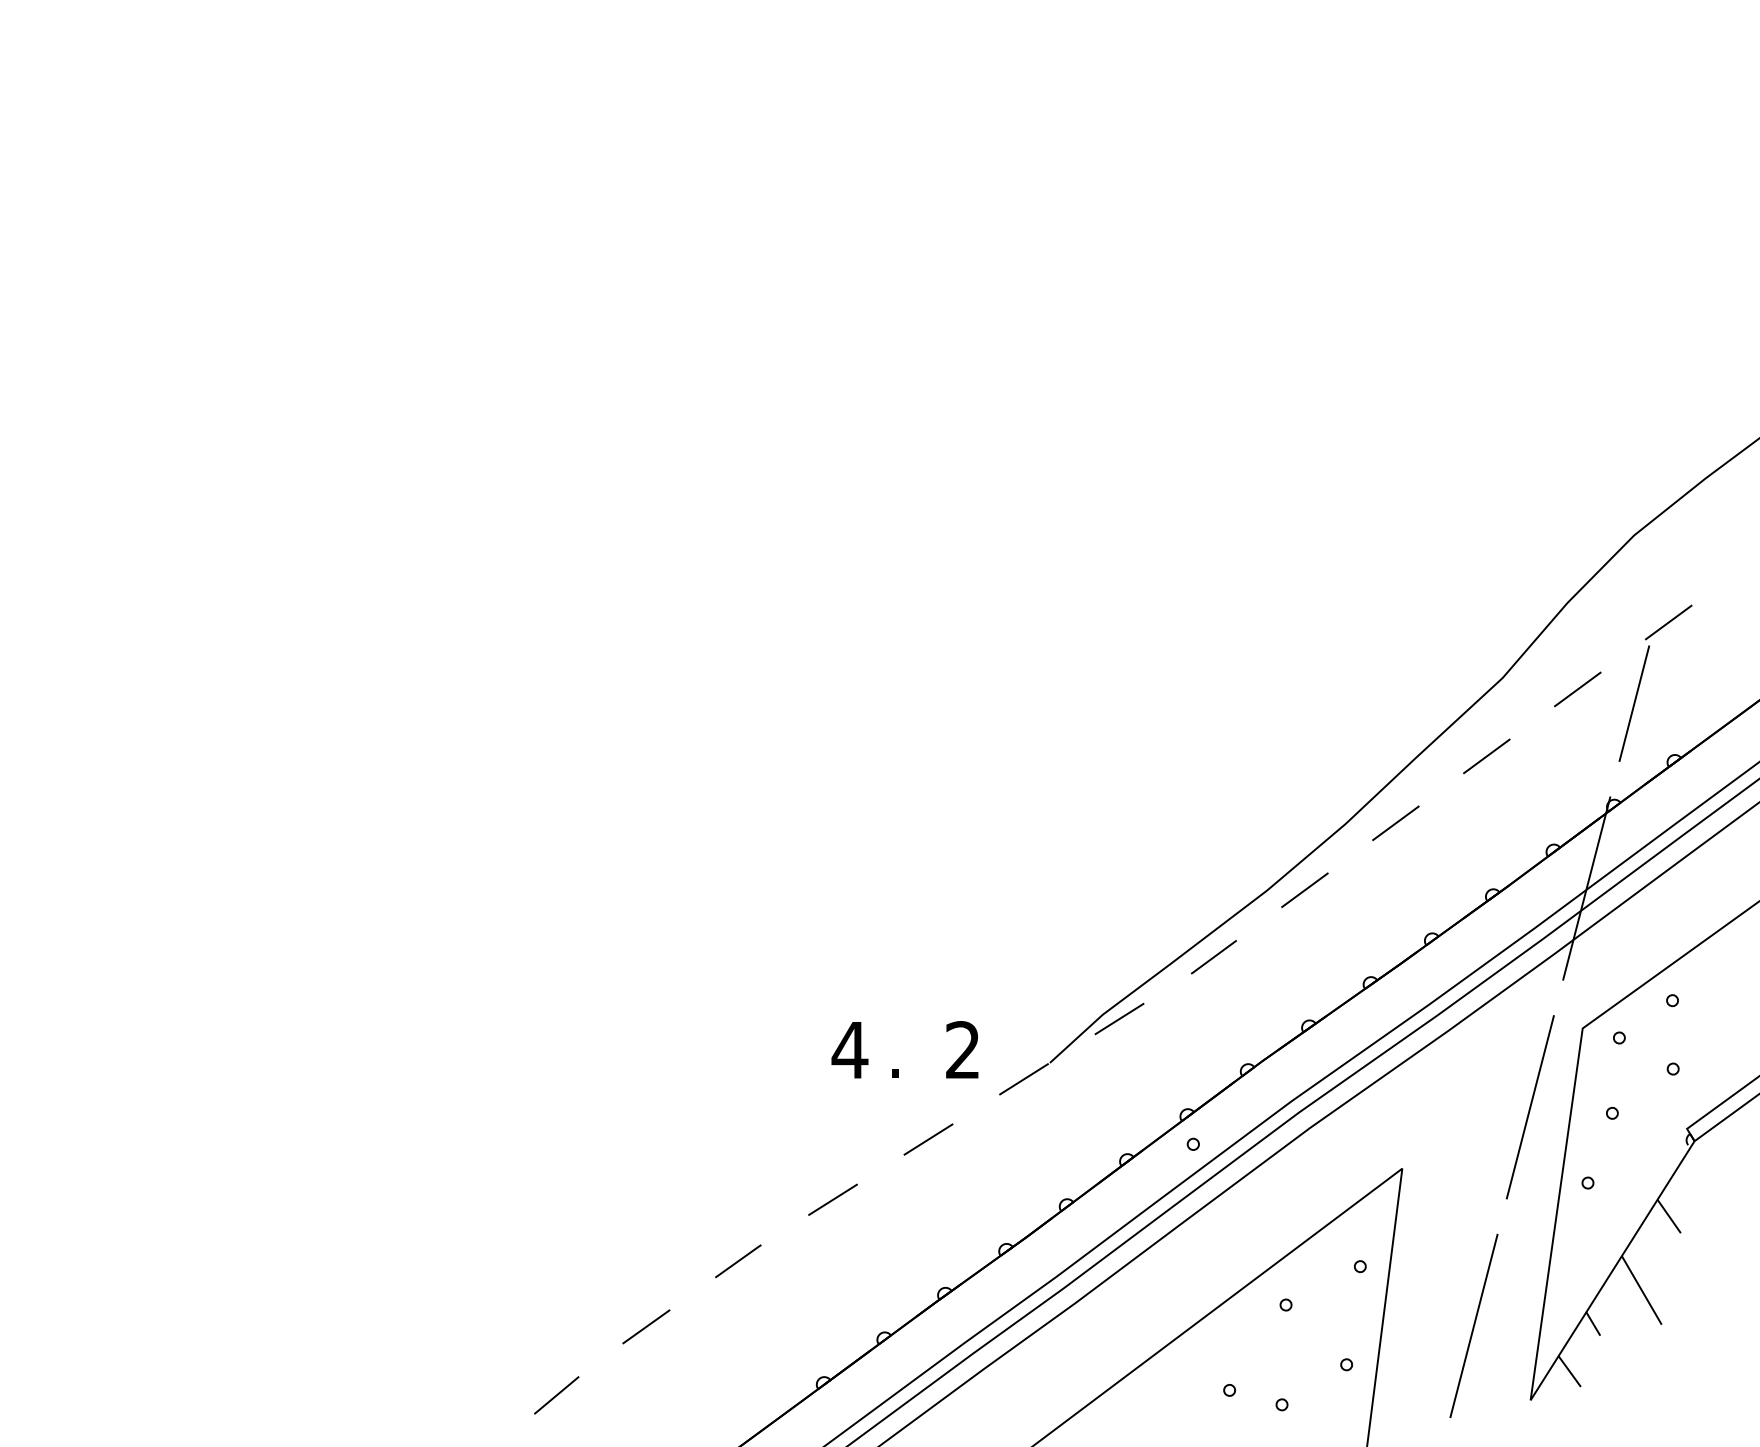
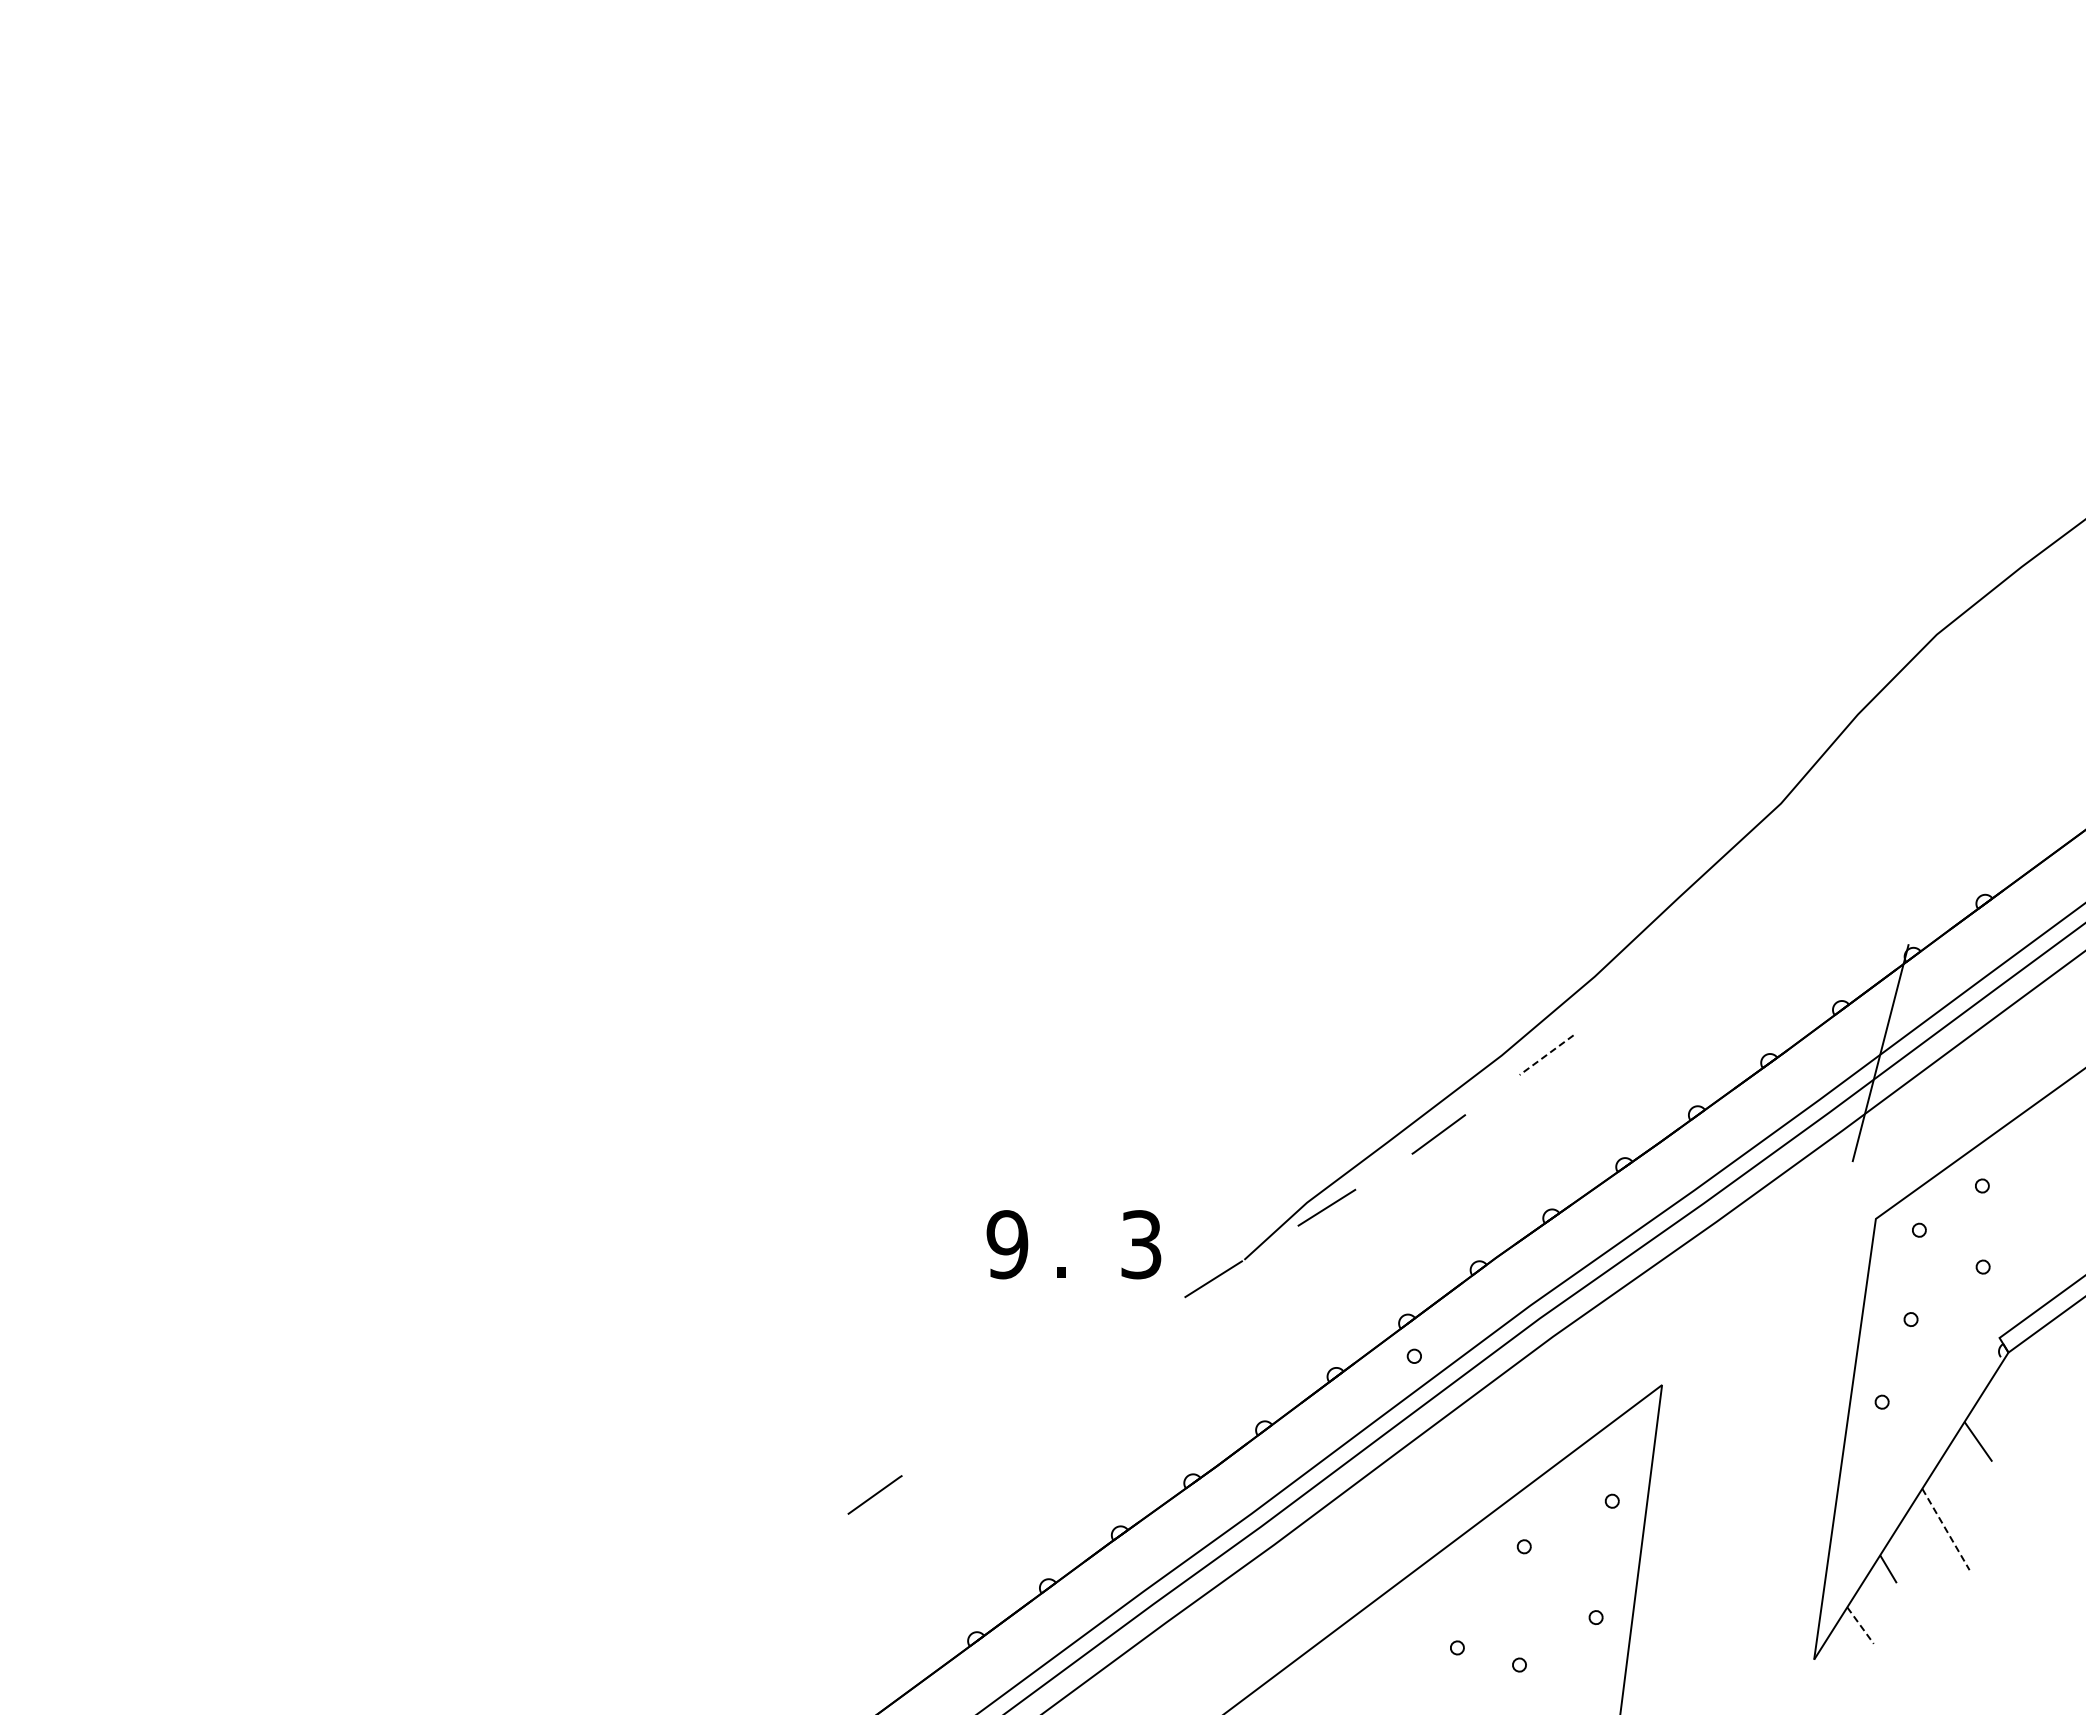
line: (1668, 622) -> (1977, 737), removed
line: (1577, 689) -> (1869, 817), removed
line: (1633, 703) -> (1936, 833), removed
line: (1487, 756) -> (1762, 896), removed
line: (1395, 823) -> (1654, 975), removed
line: (1304, 890) -> (1546, 1055), solid -> dashed
text: (850, 1050) -> (1007, 1244), 4 -> 9
text: (963, 1050) -> (1141, 1244), 2 -> 3
line: (1530, 1107) -> (1813, 1312), removed
line: (928, 1139) -> (1100, 1350), removed
line: (833, 1199) -> (987, 1421), removed
line: (1642, 1290) -> (1946, 1529), solid -> dashed
line: (1473, 1325) -> (1746, 1571), removed
line: (645, 1326) -> (765, 1572), removed
line: (1569, 1372) -> (1860, 1626), solid -> dashed
line: (556, 1395) -> (659, 1653), removed

